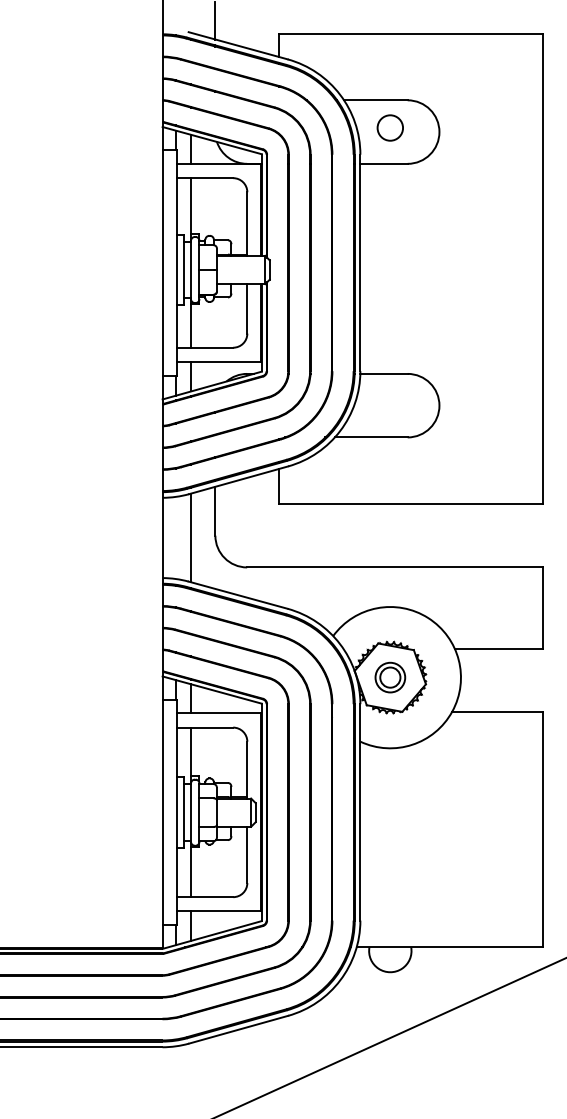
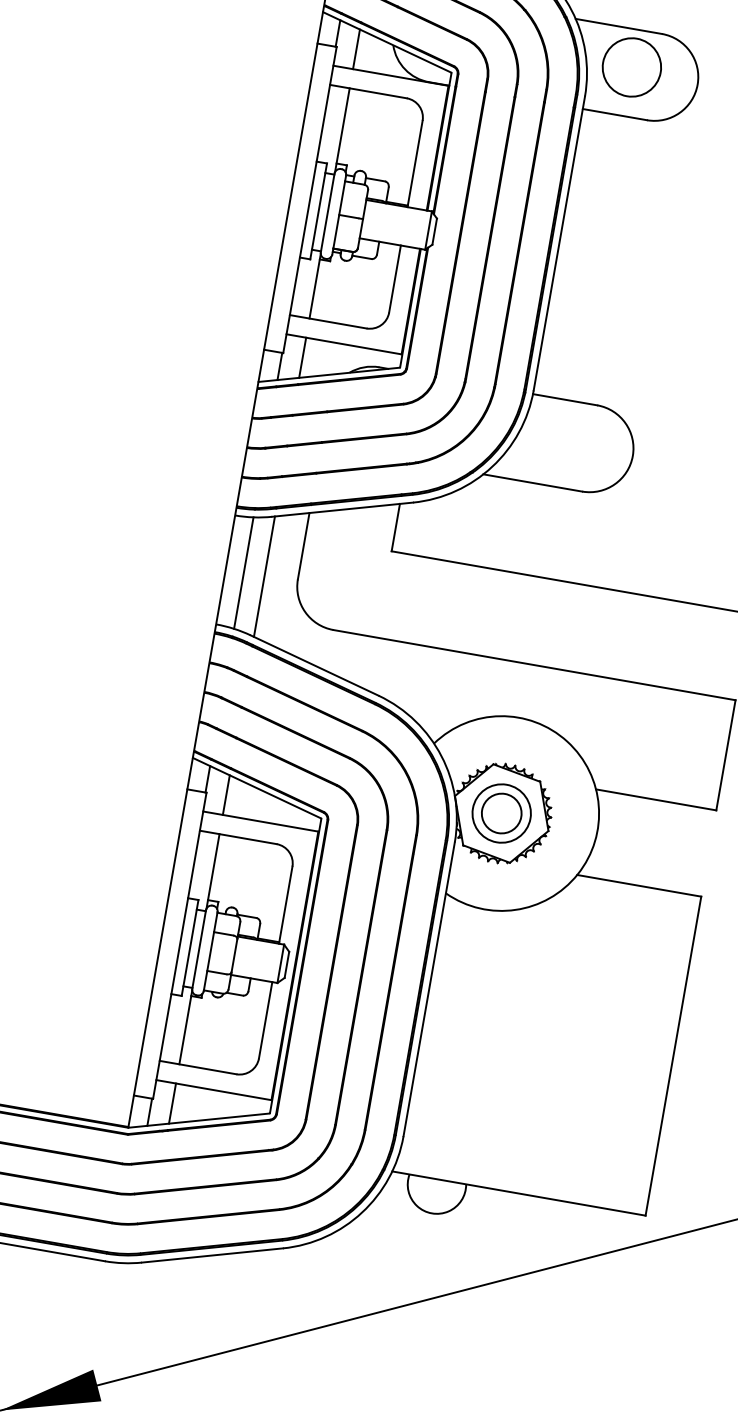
circle: (390, 127) -> (632, 66), size x1.67
line: (175, 537) -> (243, 572), added
part: (390, 677) -> (501, 813), size x1.43

